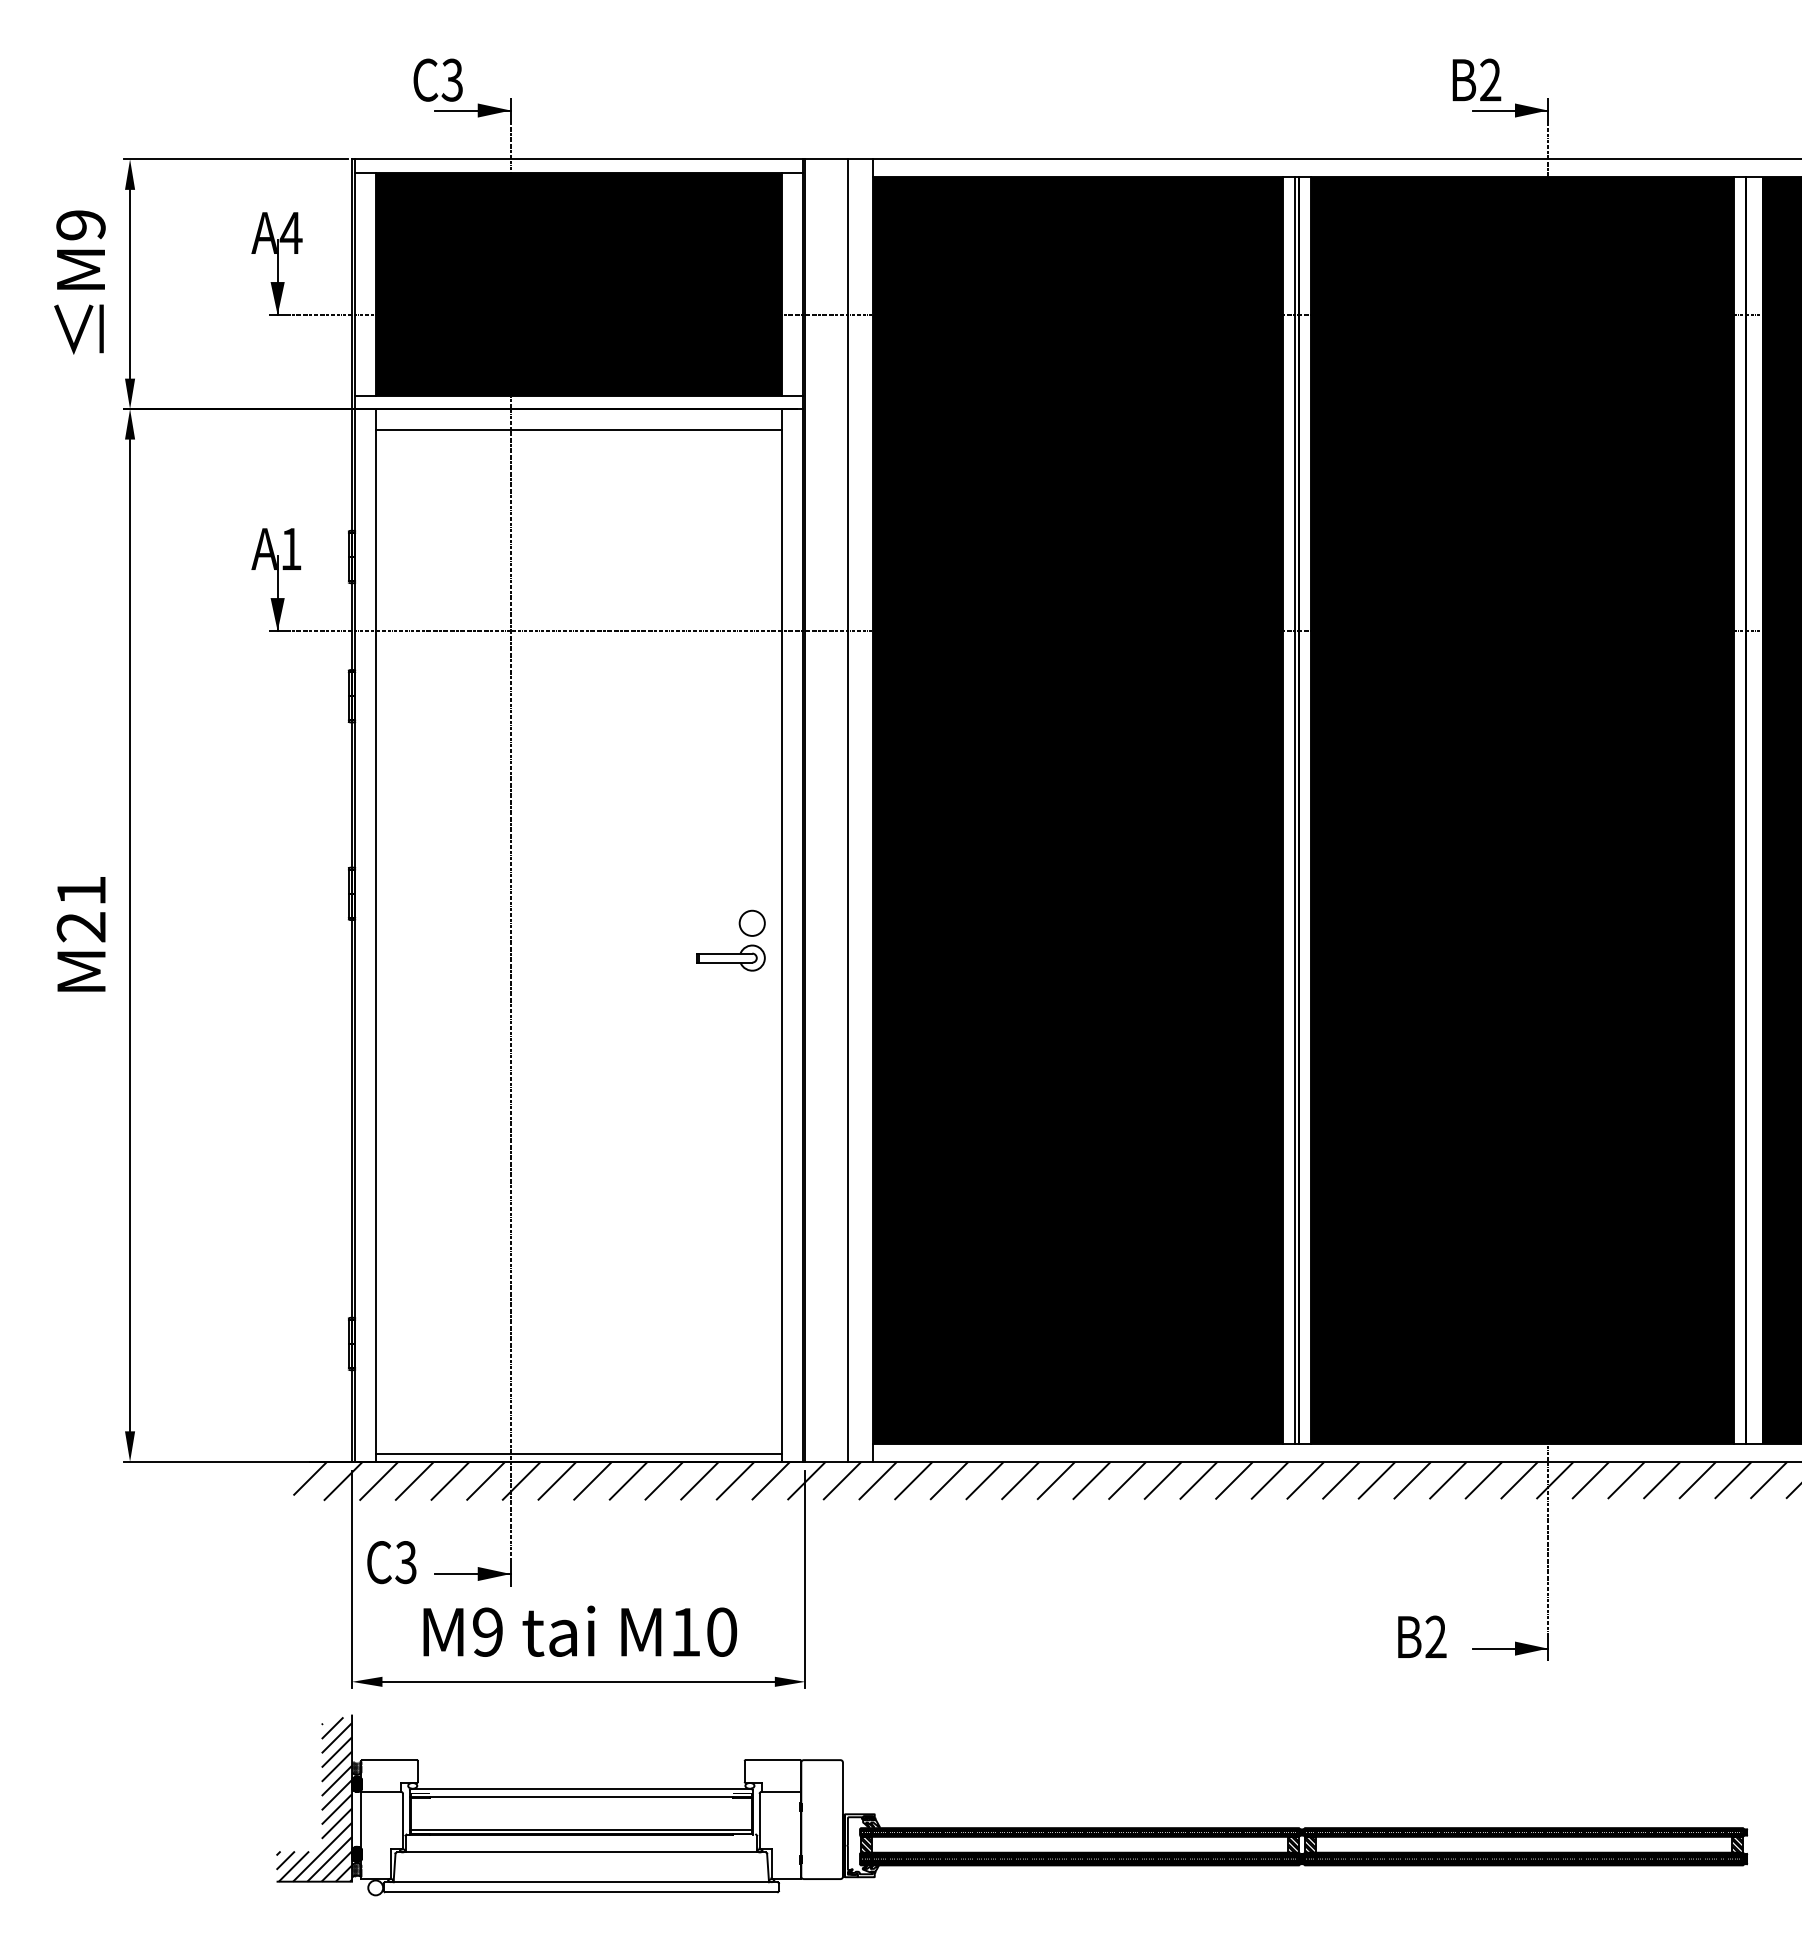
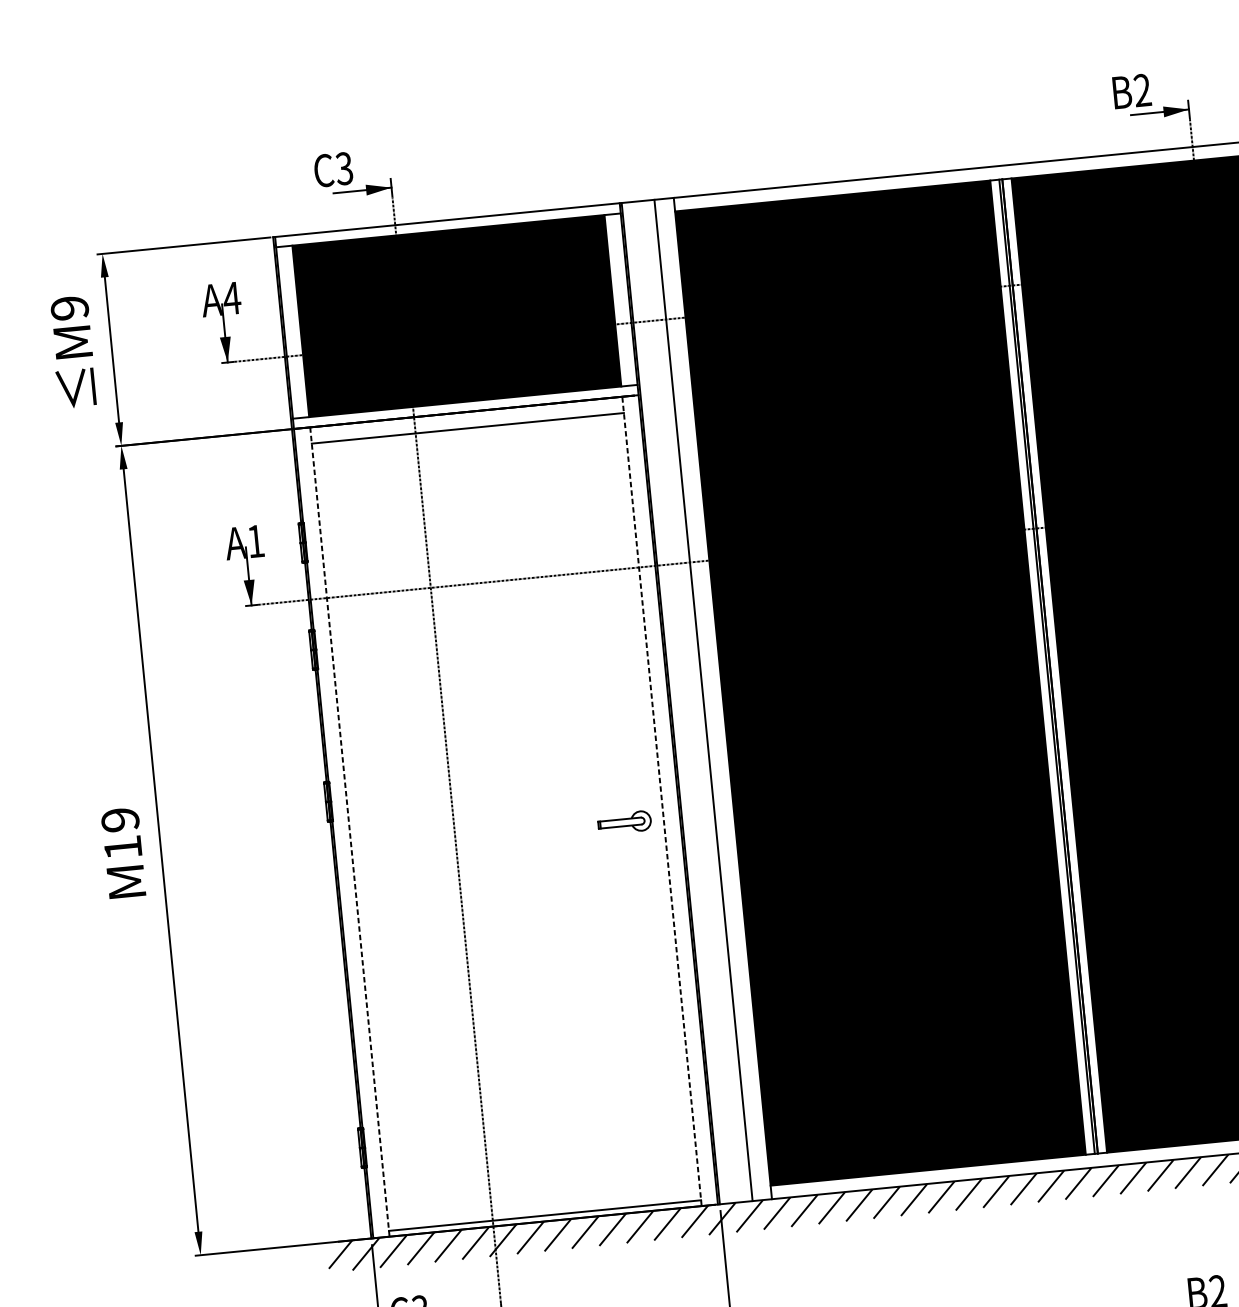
text: (81, 909) -> (121, 834), M21 -> M19
circle: (751, 922) -> (637, 793), removed
line: (781, 934) -> (661, 800), solid -> dashed
line: (375, 935) -> (349, 832), solid -> dashed

